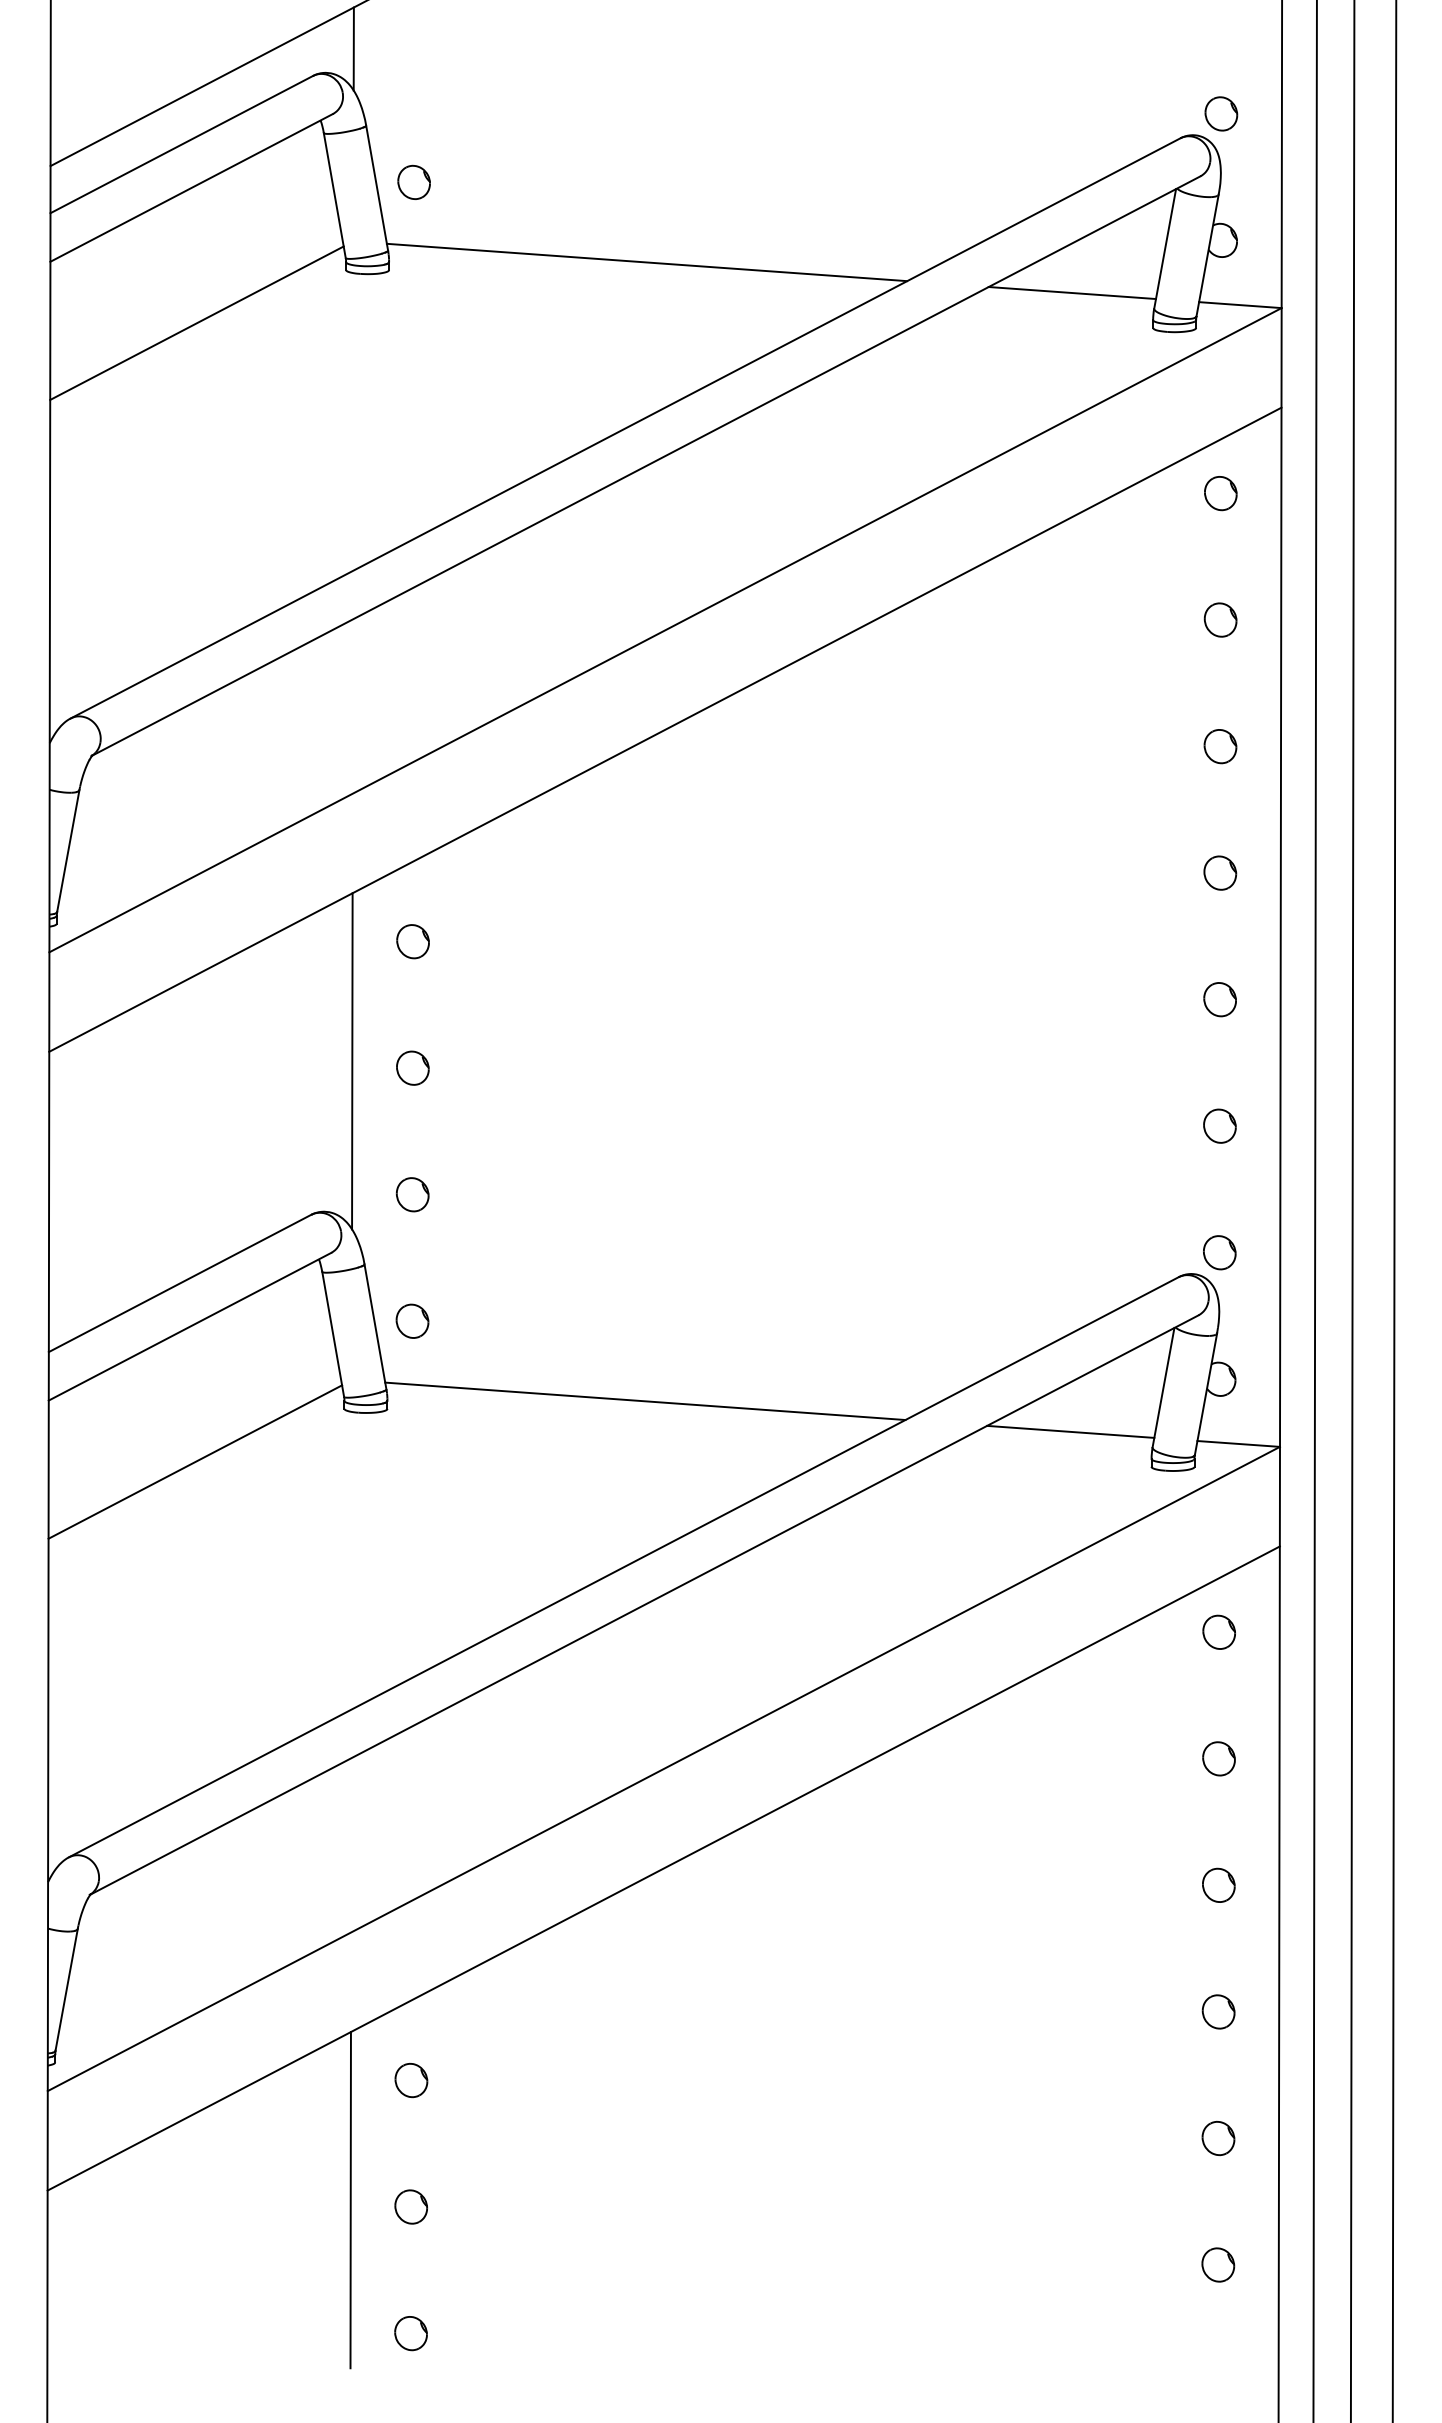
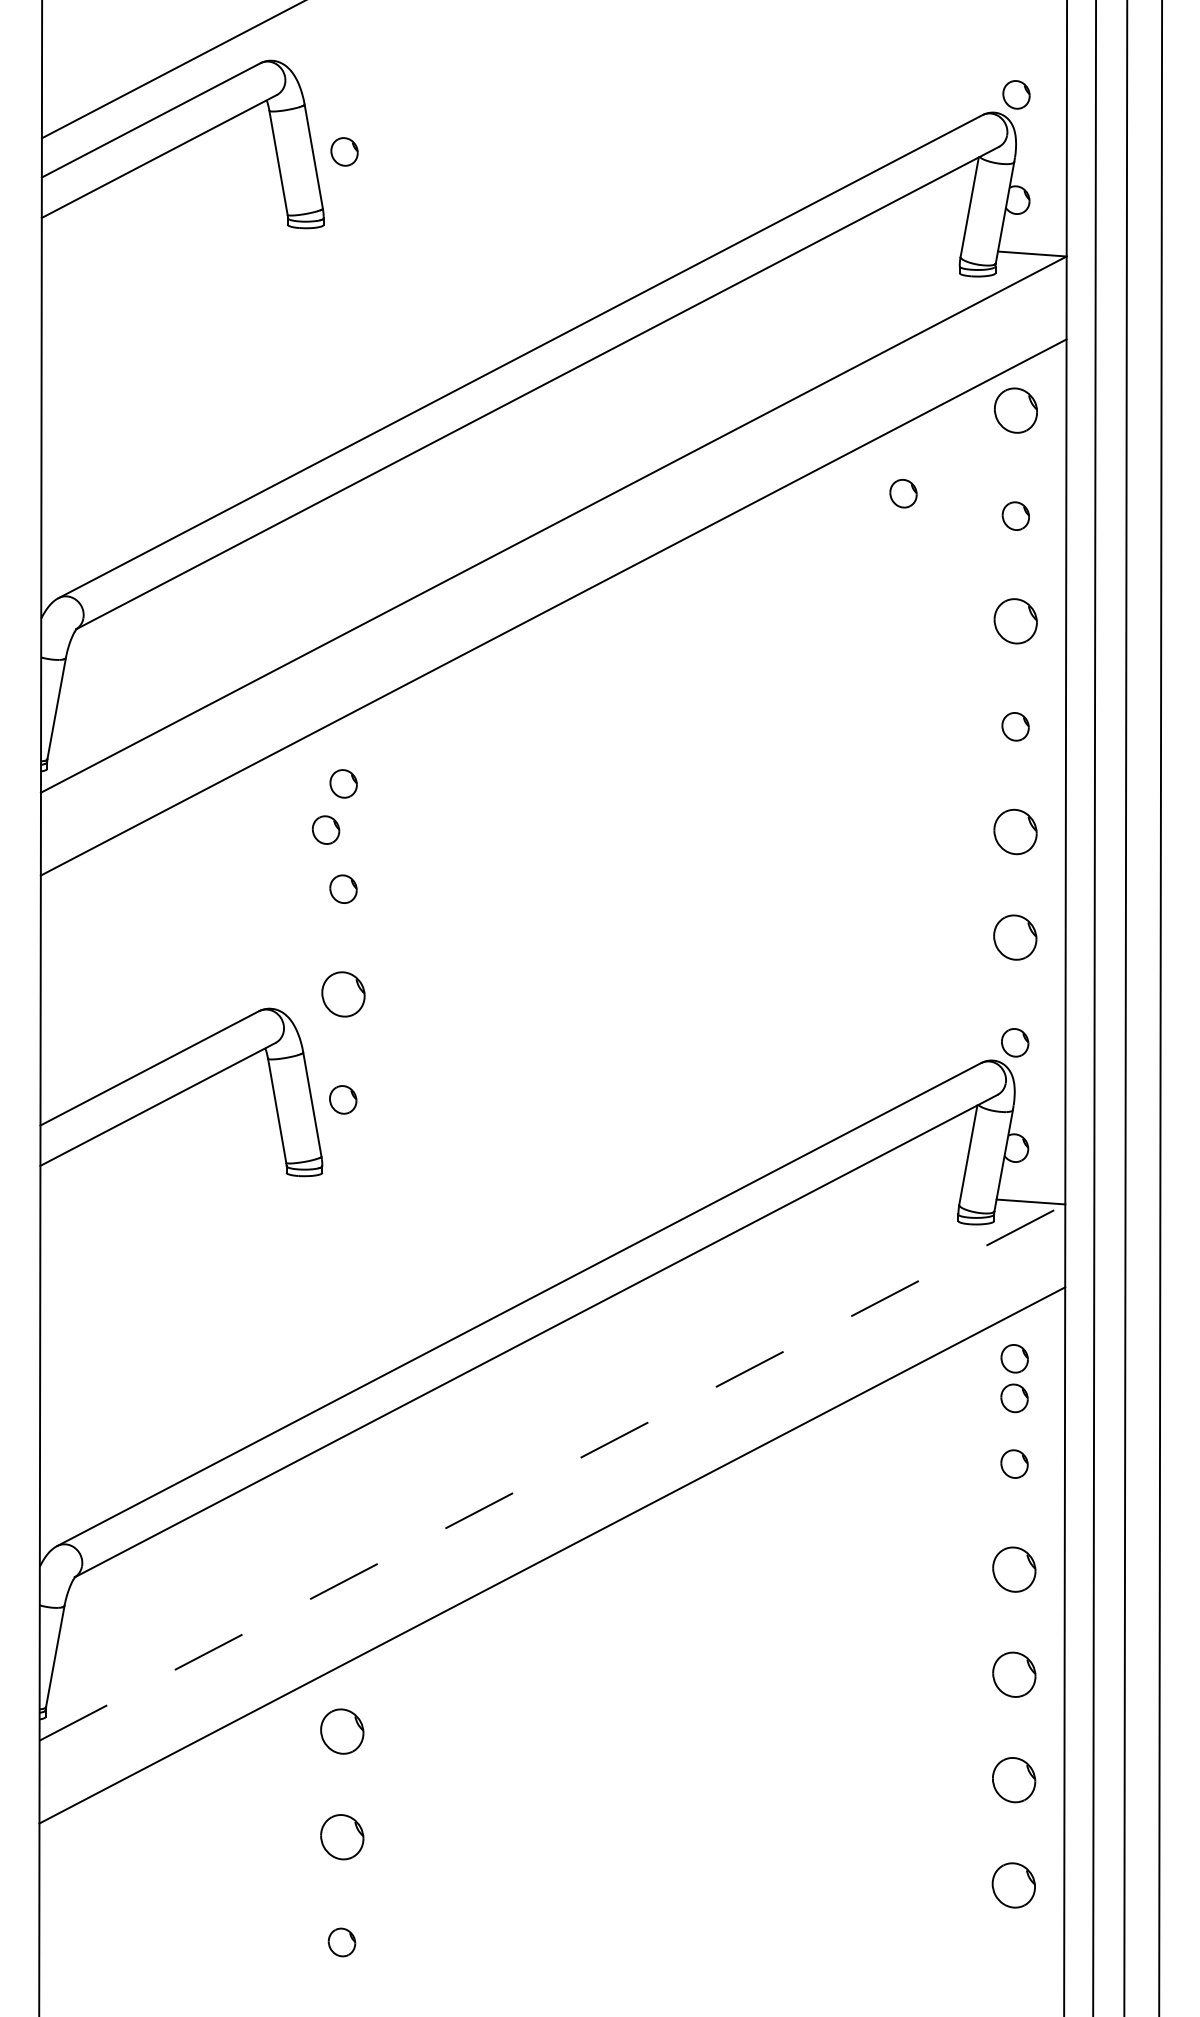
line: (353, 48) -> (294, 40), removed
line: (646, 262) -> (537, 218), removed
line: (1071, 293) -> (891, 244), removed
line: (196, 322) -> (163, 268), removed
part: (1220, 493) -> (1015, 410), size x1.6
part: (1085, 592) -> (903, 493), added
part: (1220, 746) -> (1015, 621), size x1.6
part: (391, 996) -> (325, 829), added
part: (1219, 999) -> (1014, 832), size x1.6
line: (352, 1061) -> (293, 883), removed
part: (1219, 1125) -> (1014, 936), size x1.6
part: (412, 1194) -> (343, 994), size x1.6
line: (645, 1401) -> (537, 1166), removed
line: (1070, 1431) -> (890, 1191), removed
line: (195, 1461) -> (162, 1216), removed
part: (1218, 1679) -> (1014, 1398), added
line: (664, 1768) -> (552, 1472), solid -> dashed
part: (1218, 1884) -> (1014, 1568), size x1.6
part: (1218, 2011) -> (1014, 1674), size x1.6
part: (411, 2080) -> (342, 1731), size x1.6
part: (1218, 2138) -> (1014, 1780), size x1.6
line: (350, 2200) -> (291, 1831), removed
part: (410, 2206) -> (341, 1836), size x1.6
part: (1218, 2264) -> (1014, 1885), size x1.6

